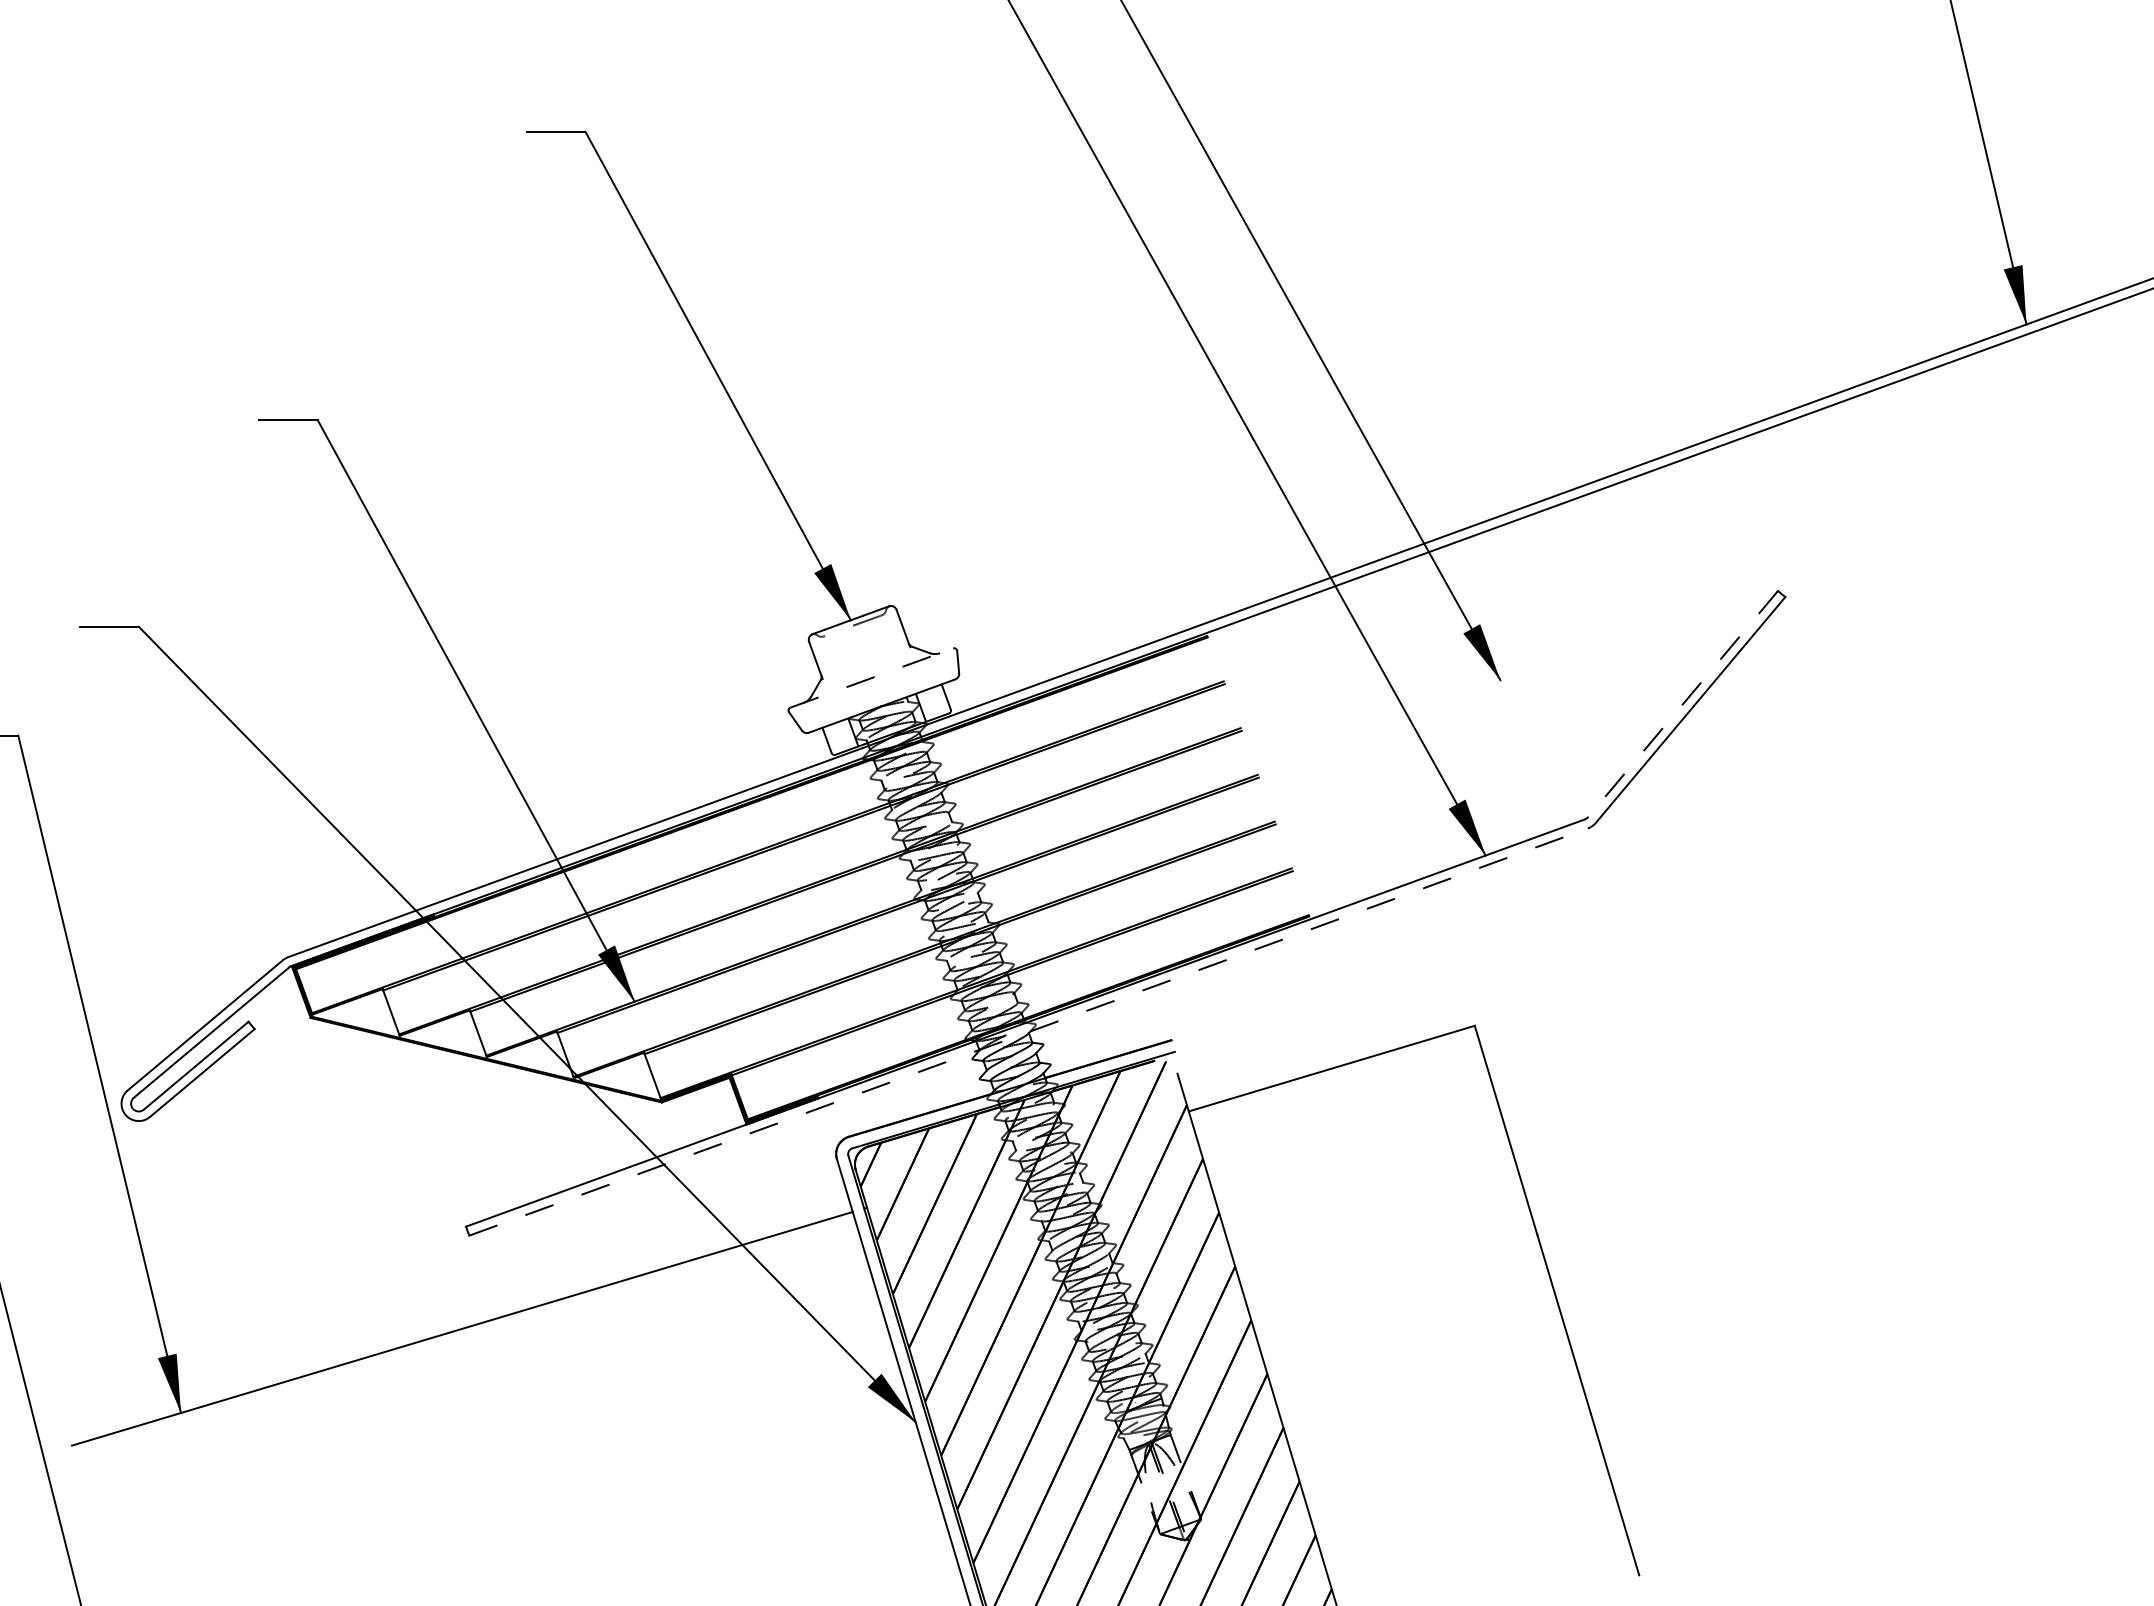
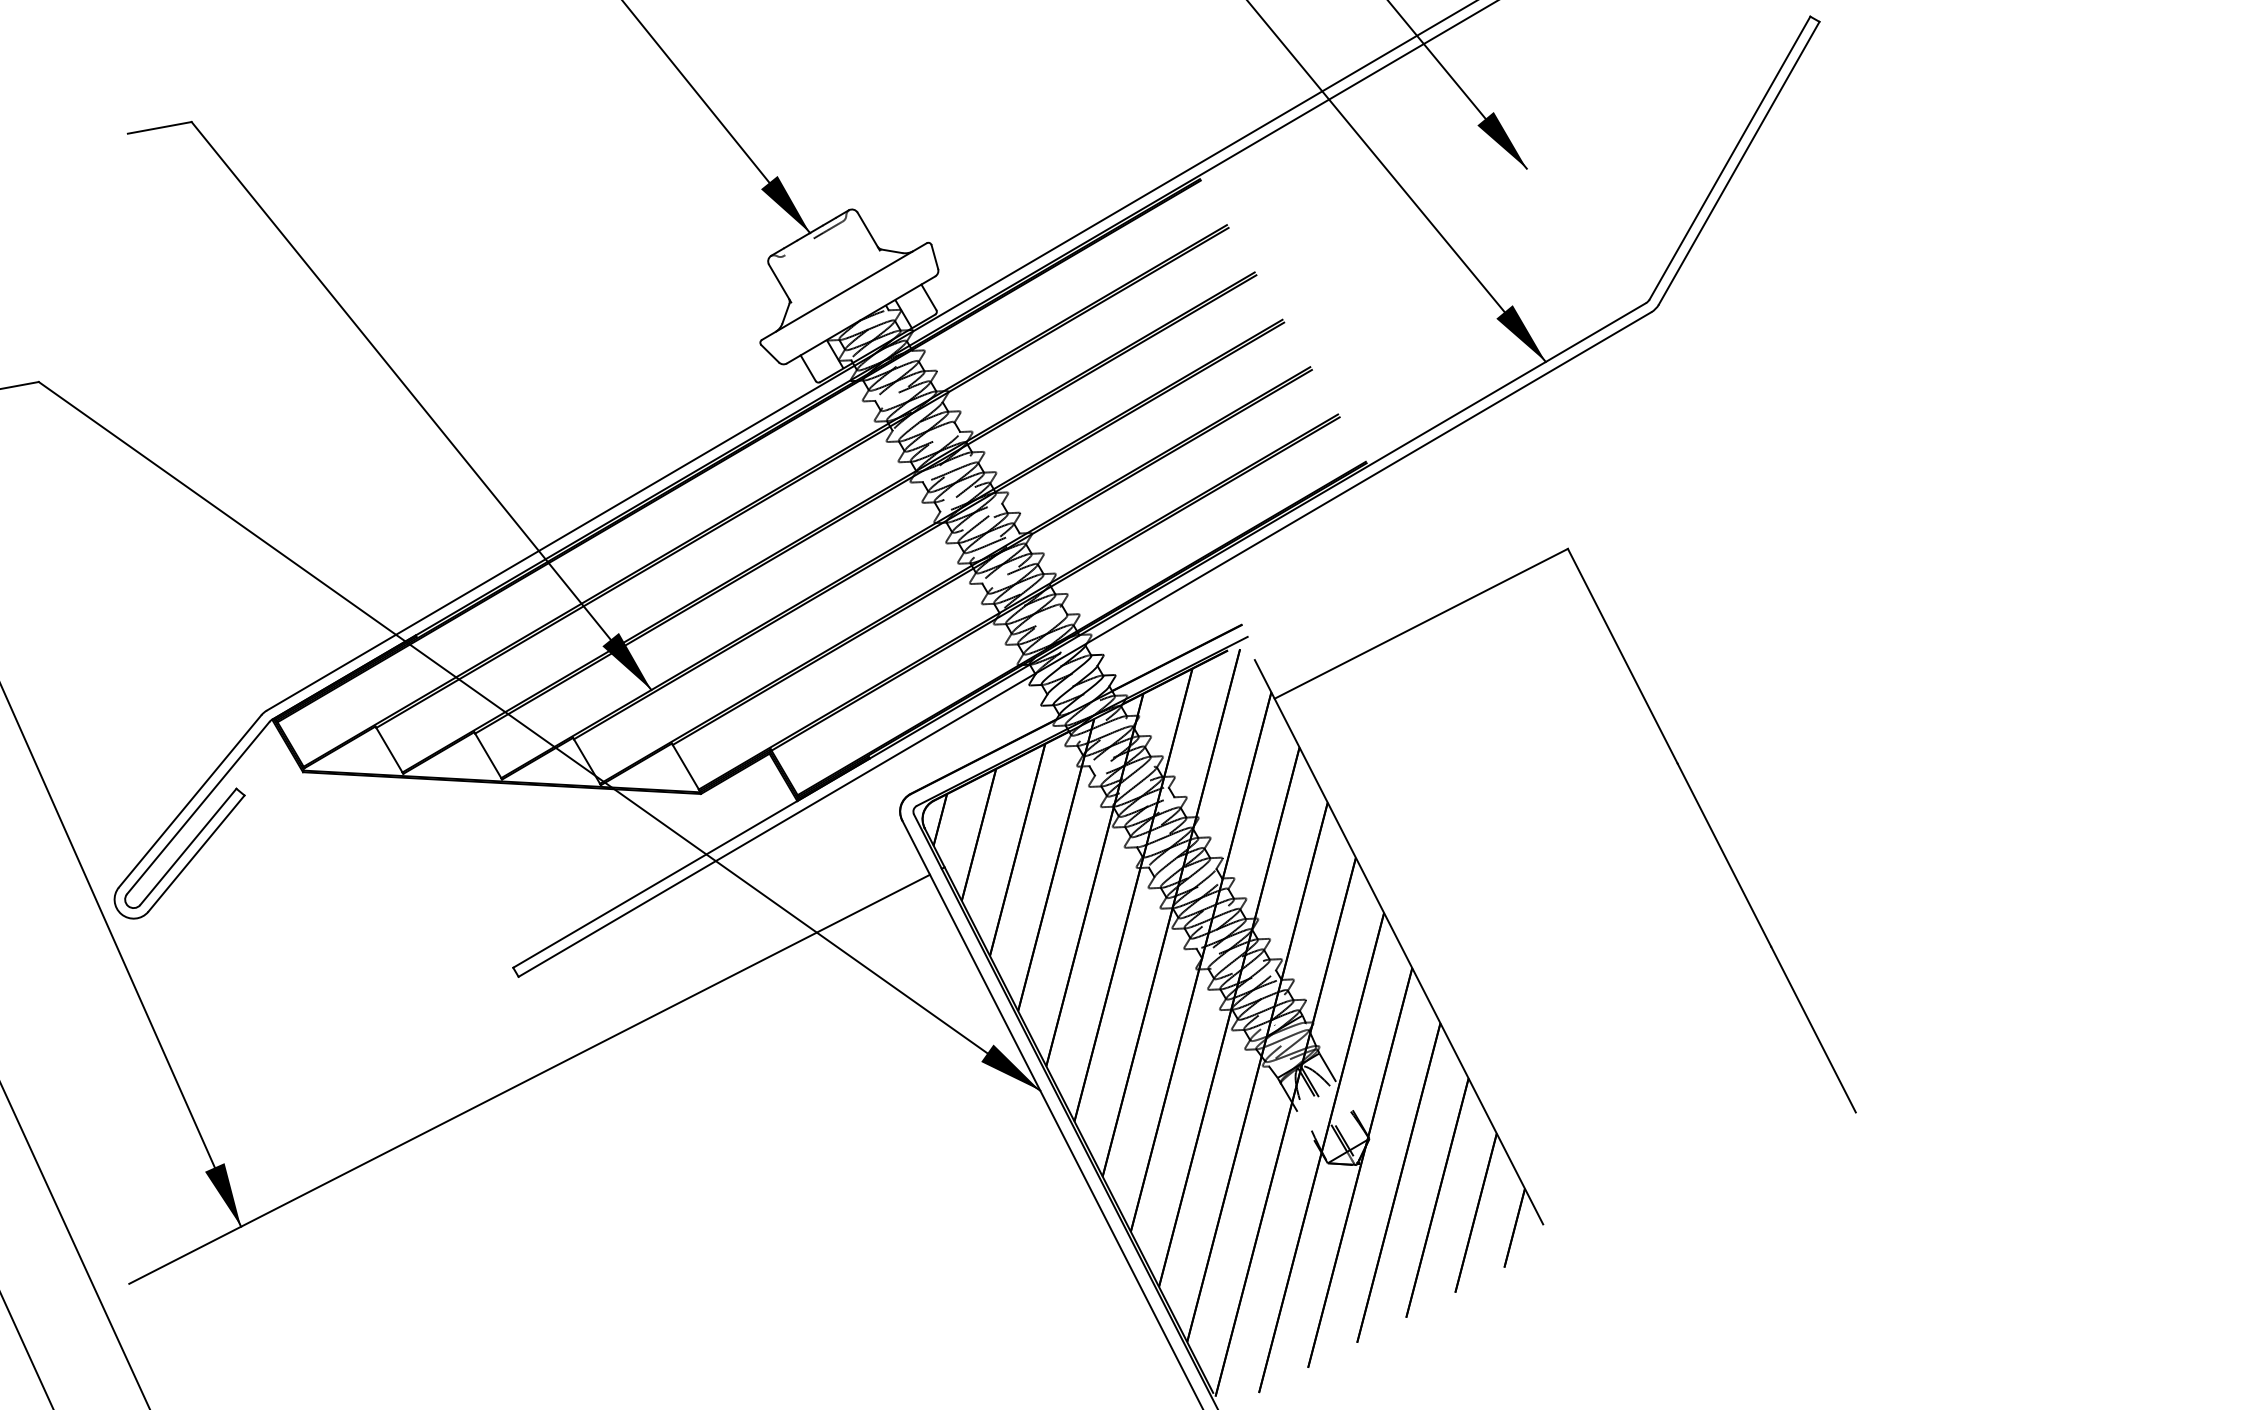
line: (871, 678) -> (844, 292), dashed -> solid
line: (1682, 704) -> (1729, 158), dashed -> solid
line: (1029, 1031) -> (1085, 643), dashed -> solid

